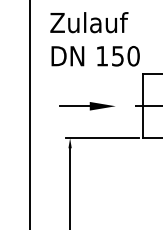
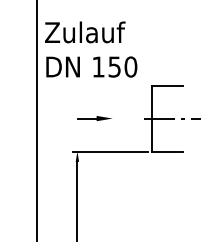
text: (95, 39) -> (91, 49), moved
part: (86, 106) -> (94, 118), size x0.6

